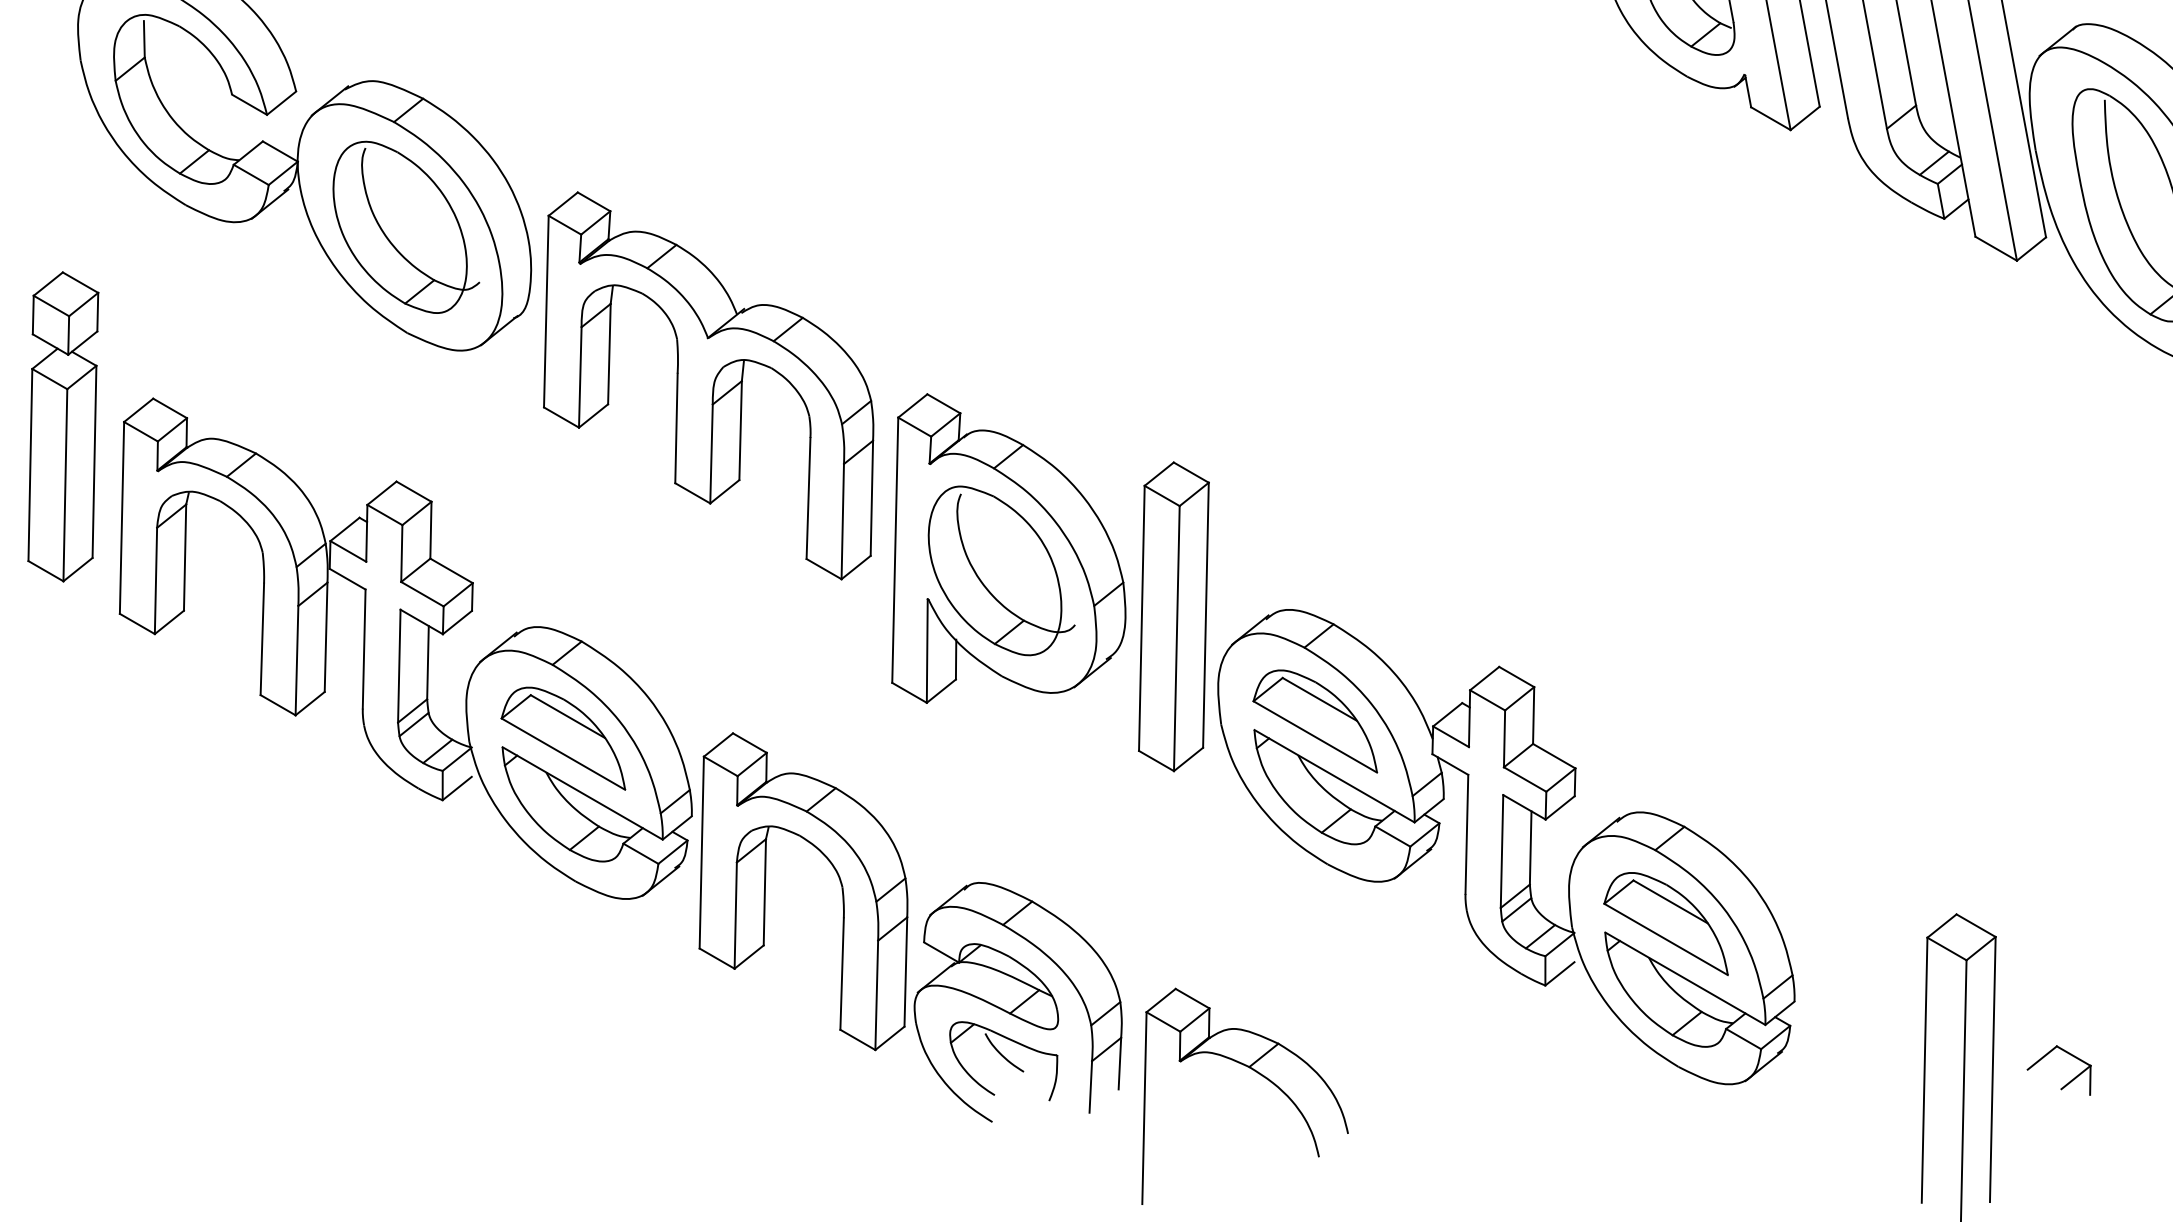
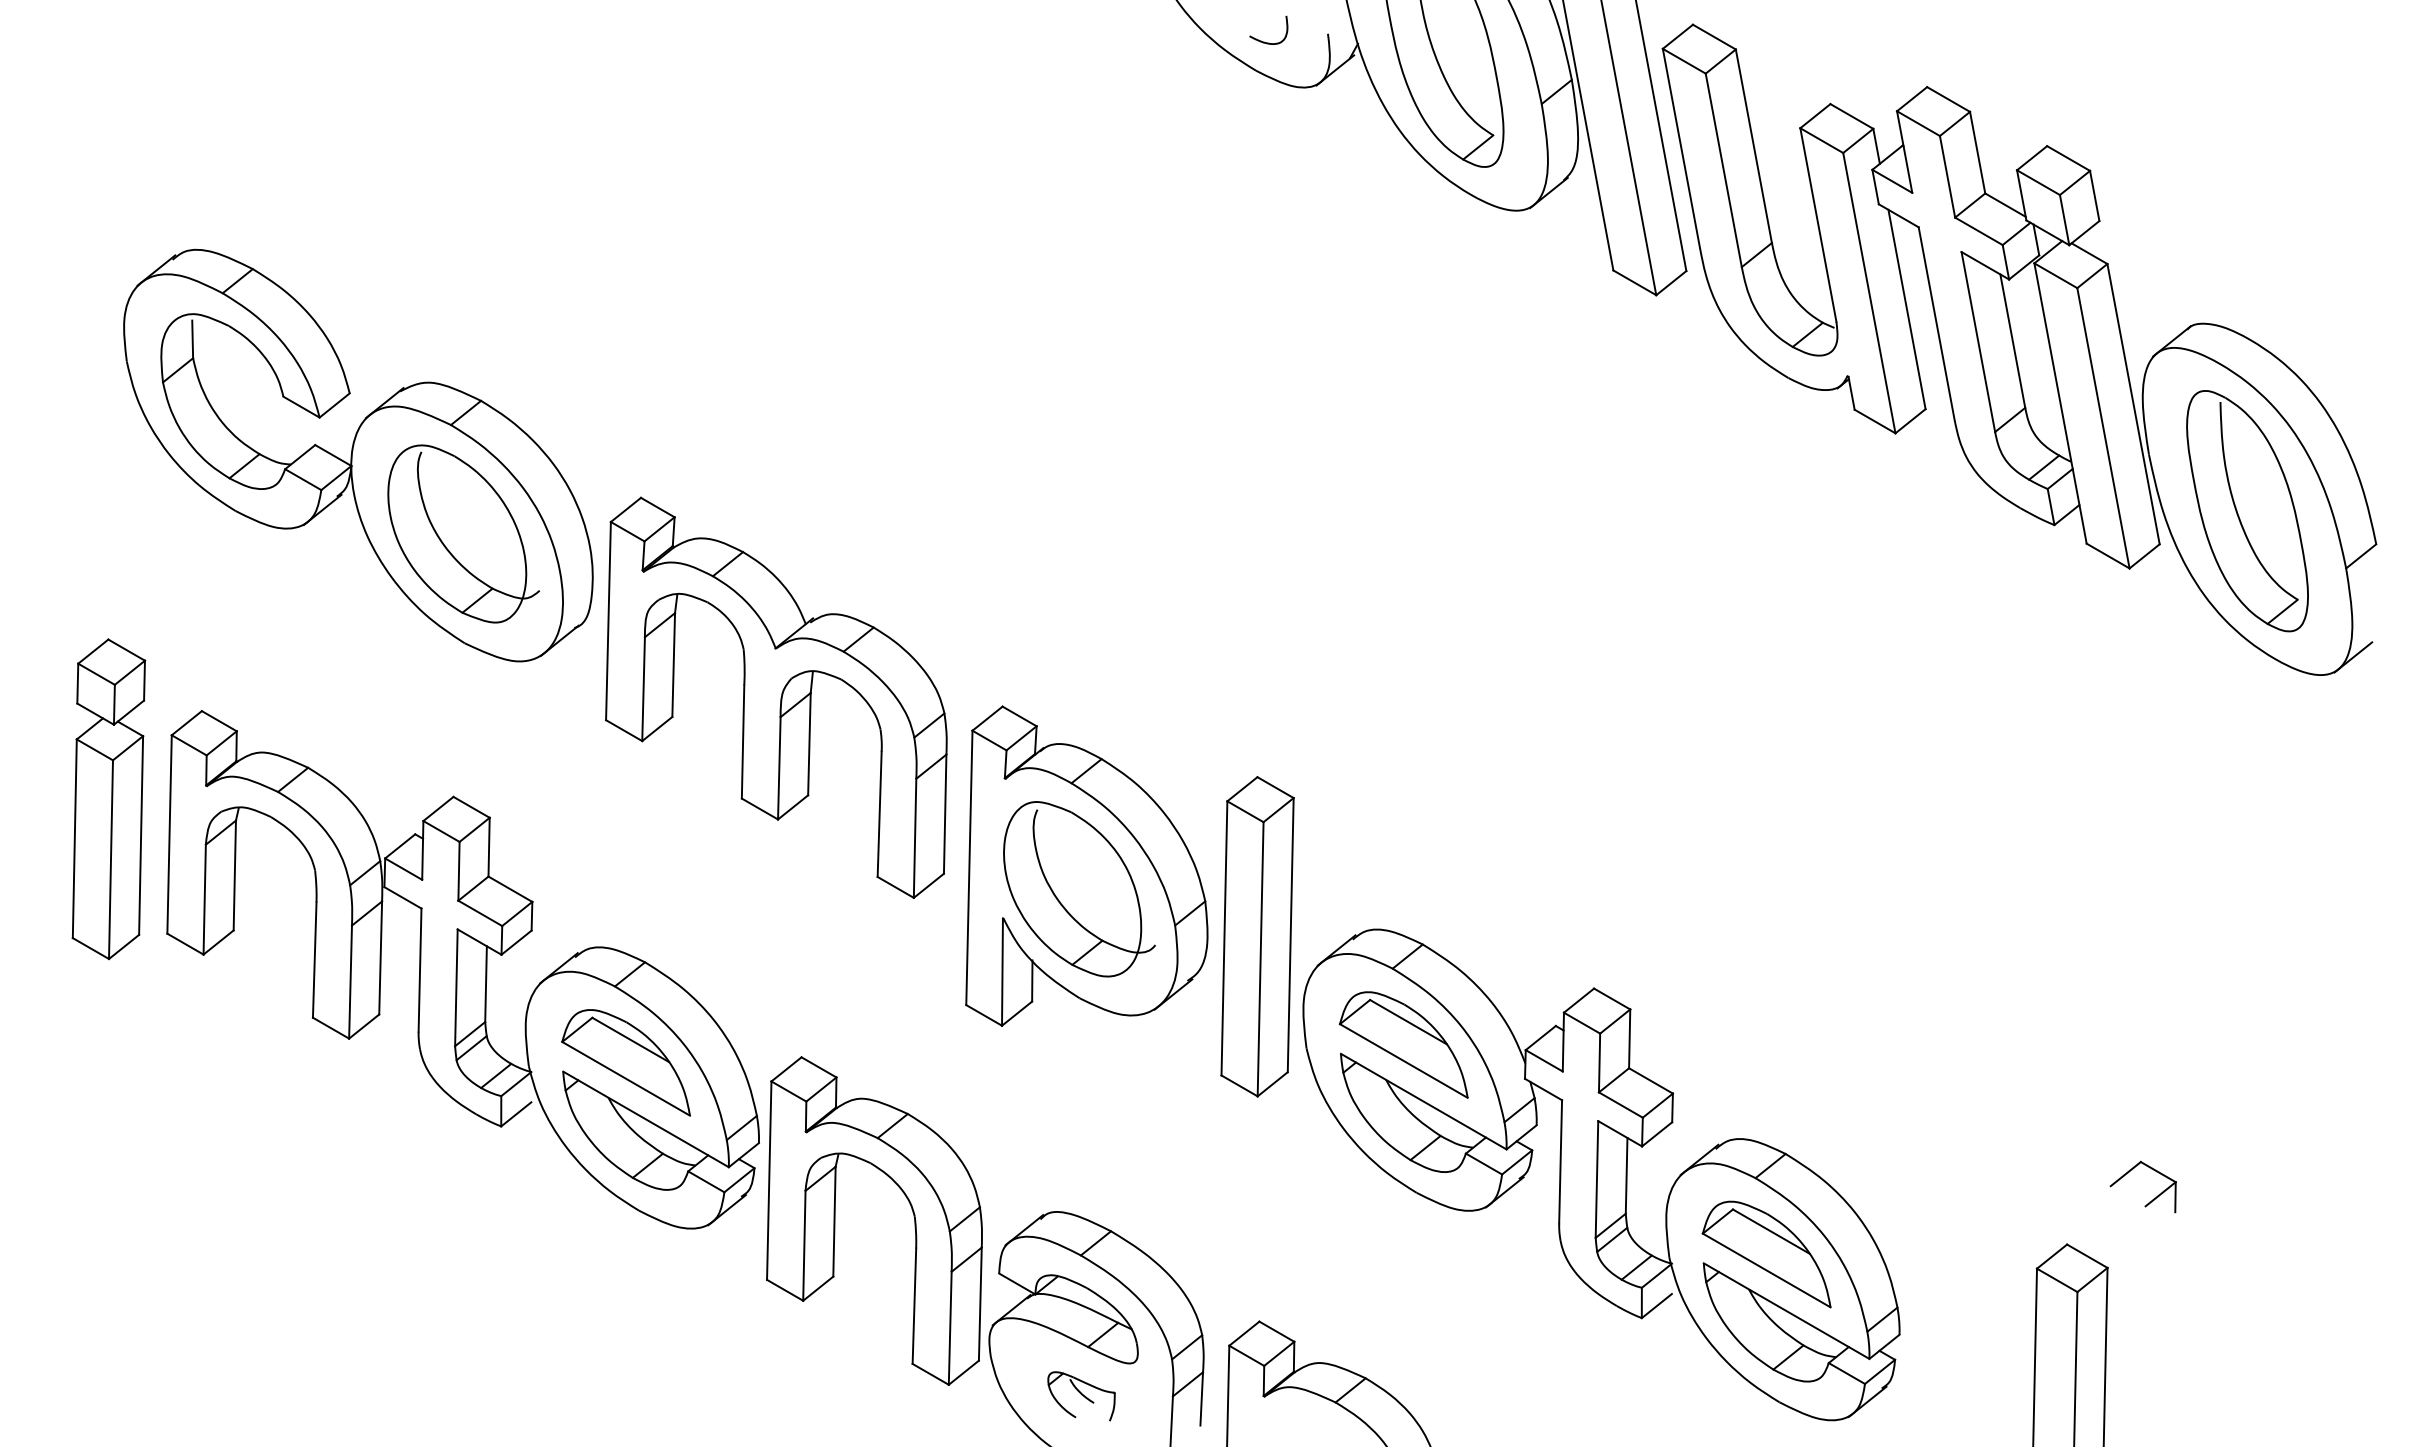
part: (62, 427) -> (108, 799), moved
part: (1003, 1061) -> (1081, 1396), size x0.6
part: (2069, 1081) -> (2153, 1198), moved

